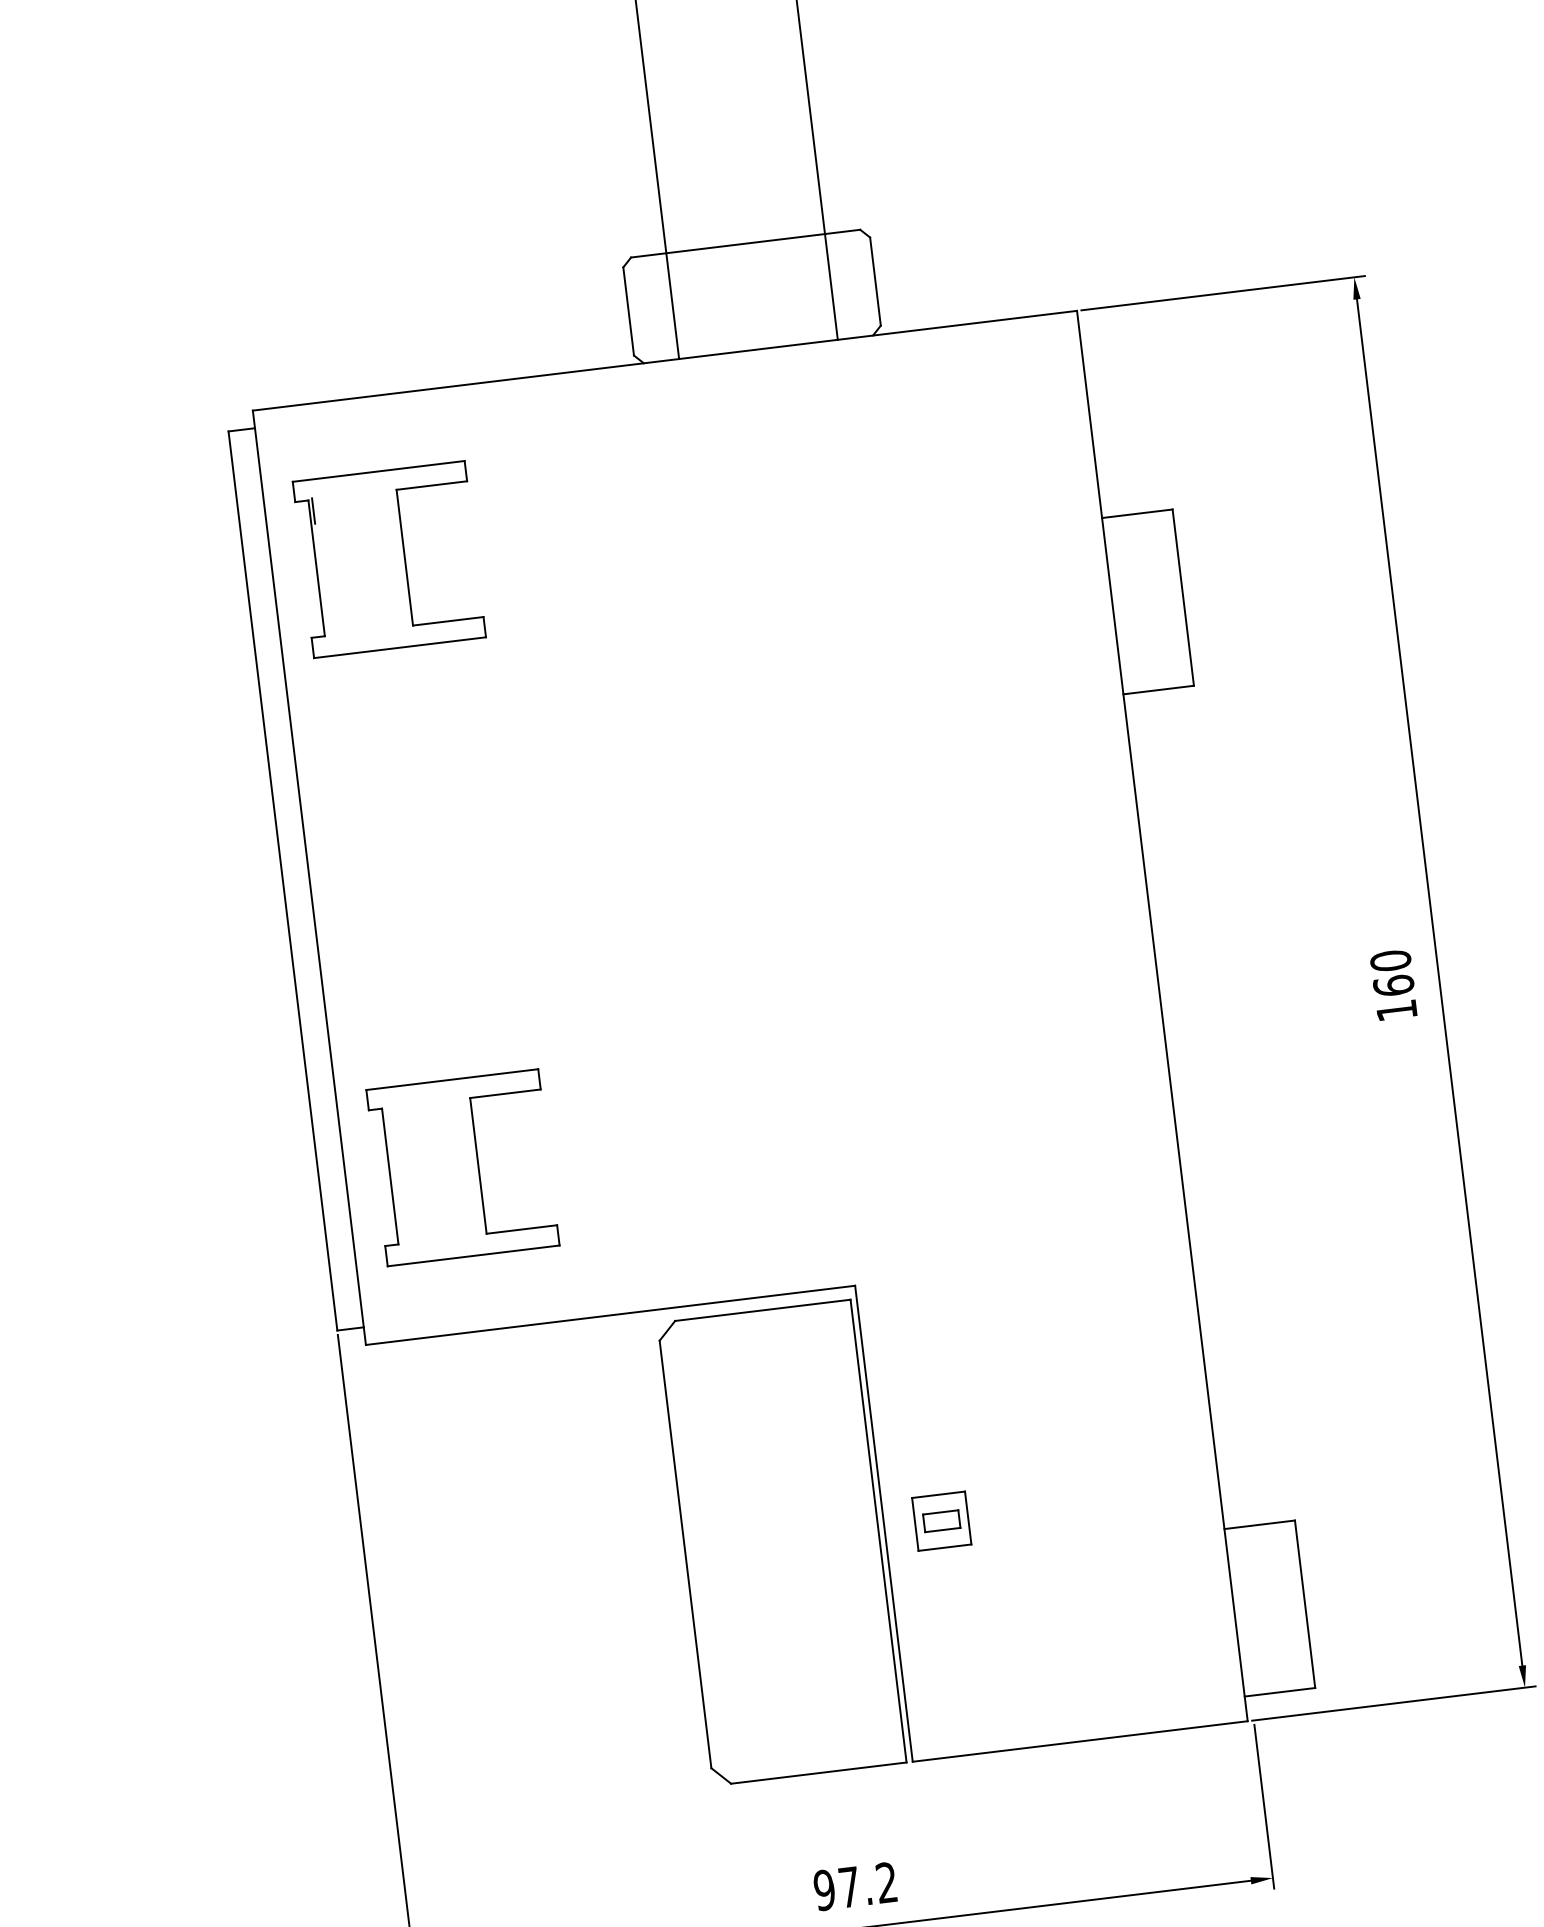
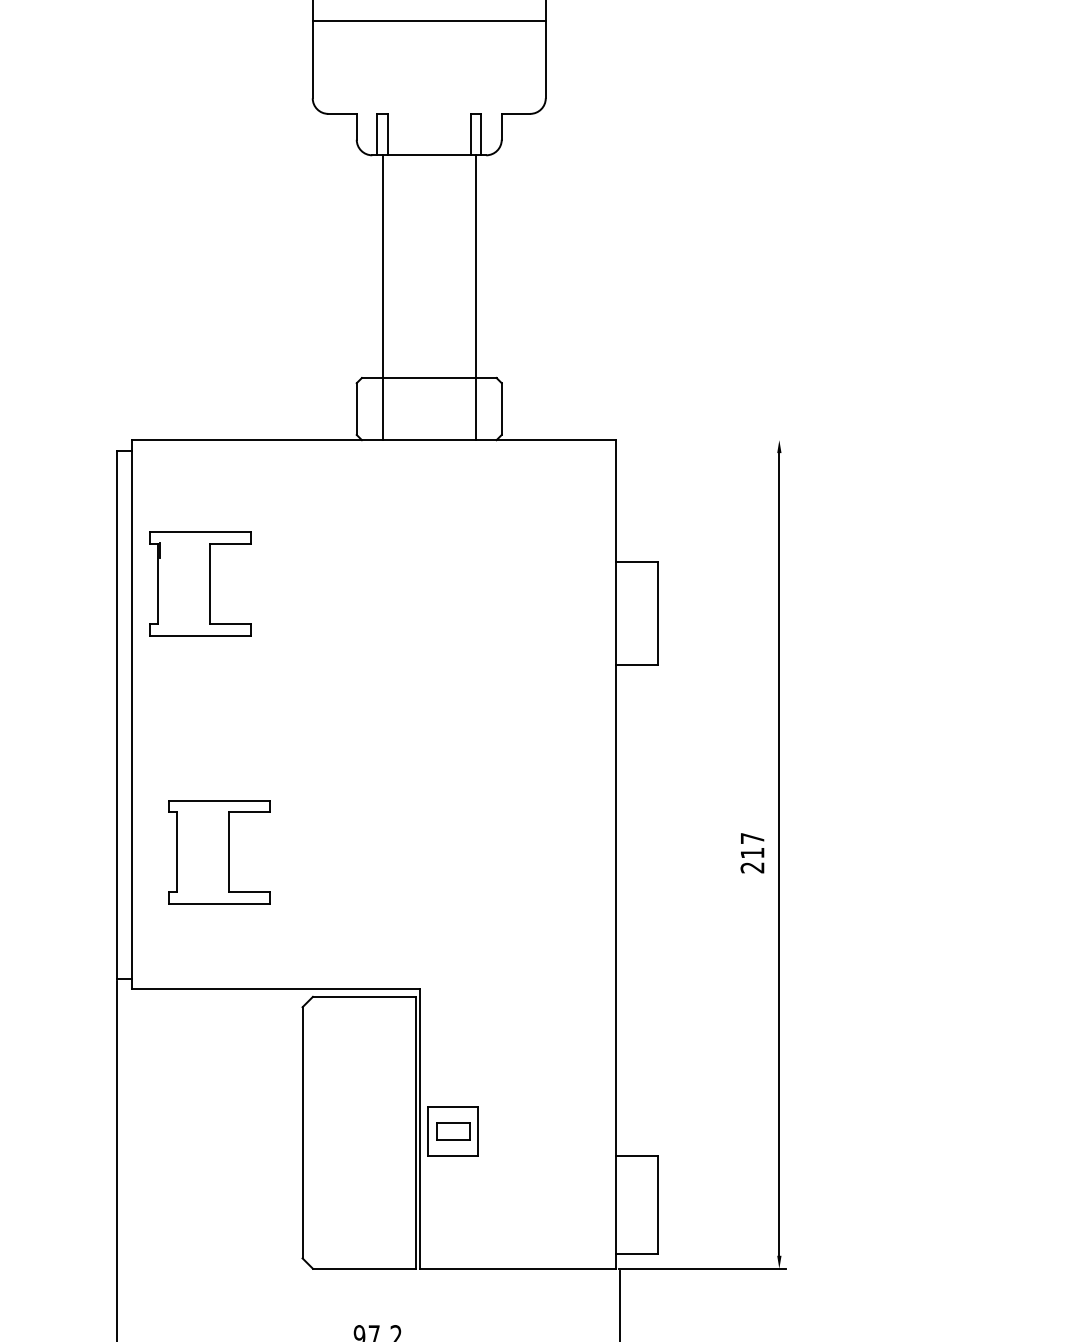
line: (1223, 293) -> (702, 440), removed
part: (388, 558) -> (200, 583), moved
text: (1393, 984) -> (752, 852), 160 -> 217
part: (462, 1168) -> (219, 852), moved
part: (942, 1521) -> (453, 1131), size x1.6

